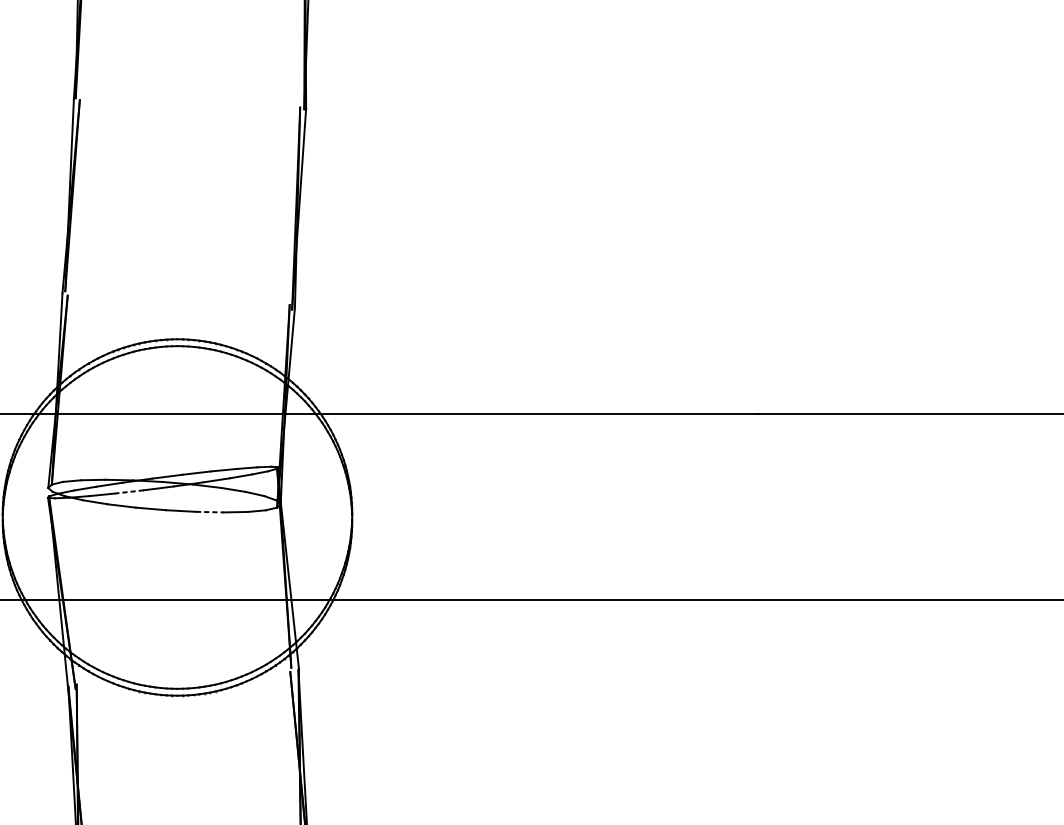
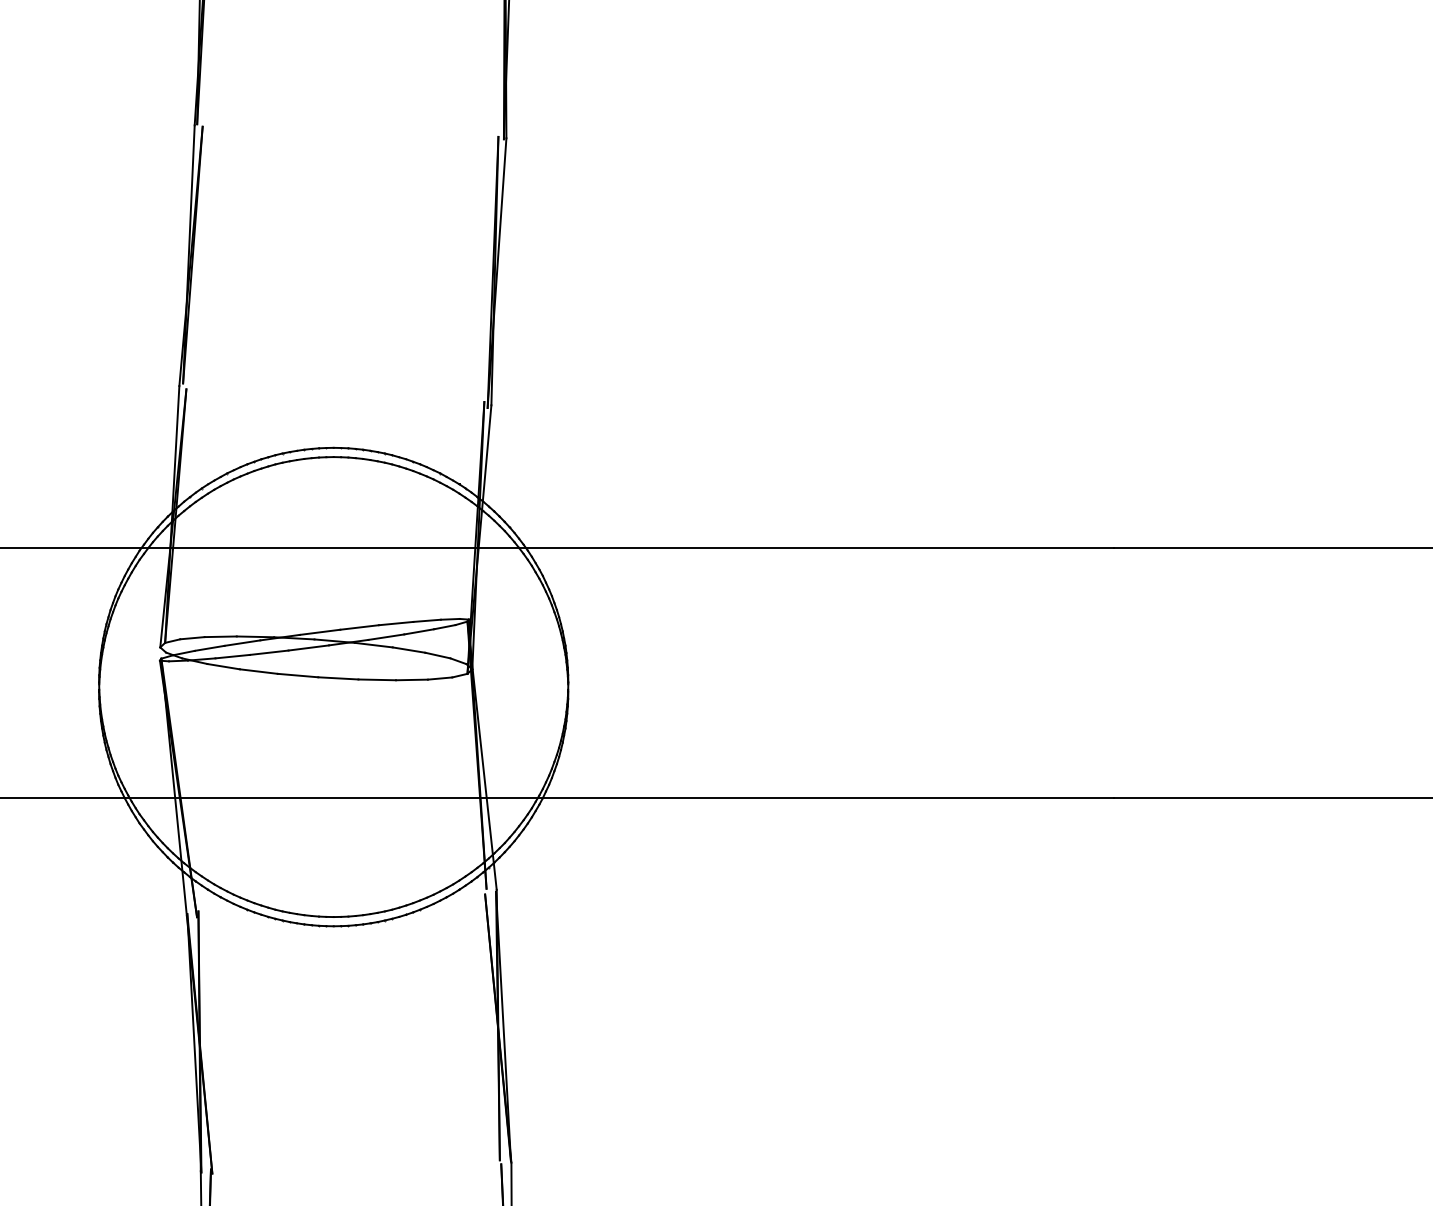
line: (128, 491) -> (268, 652), dashed -> solid
line: (210, 511) -> (377, 679), dashed -> solid

